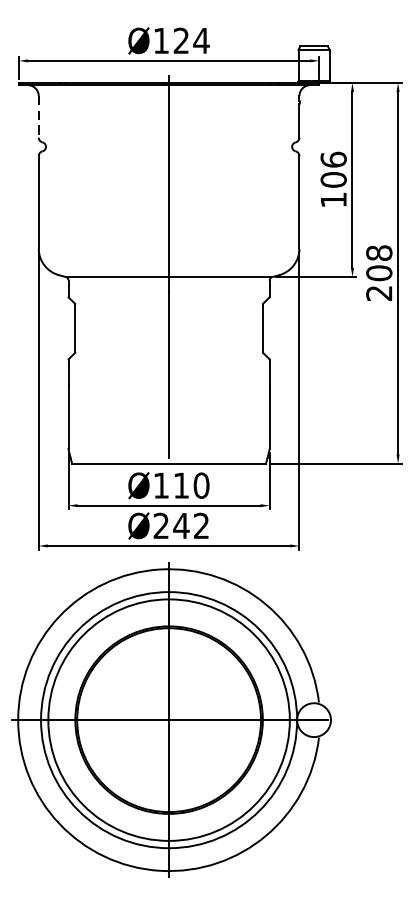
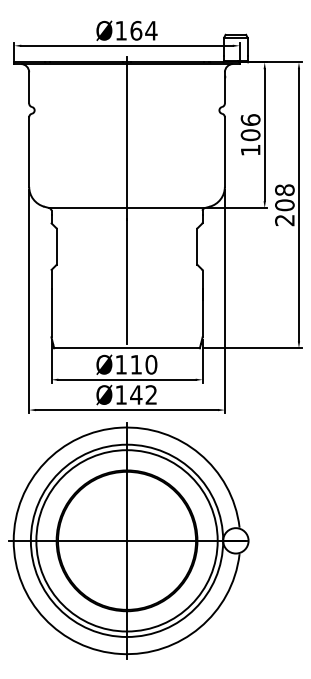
text: (181, 40) -> (136, 30), Ø124 -> Ø164
line: (39, 116) -> (29, 87), dashed -> solid
text: (160, 525) -> (120, 394), Ø242 -> Ø142

